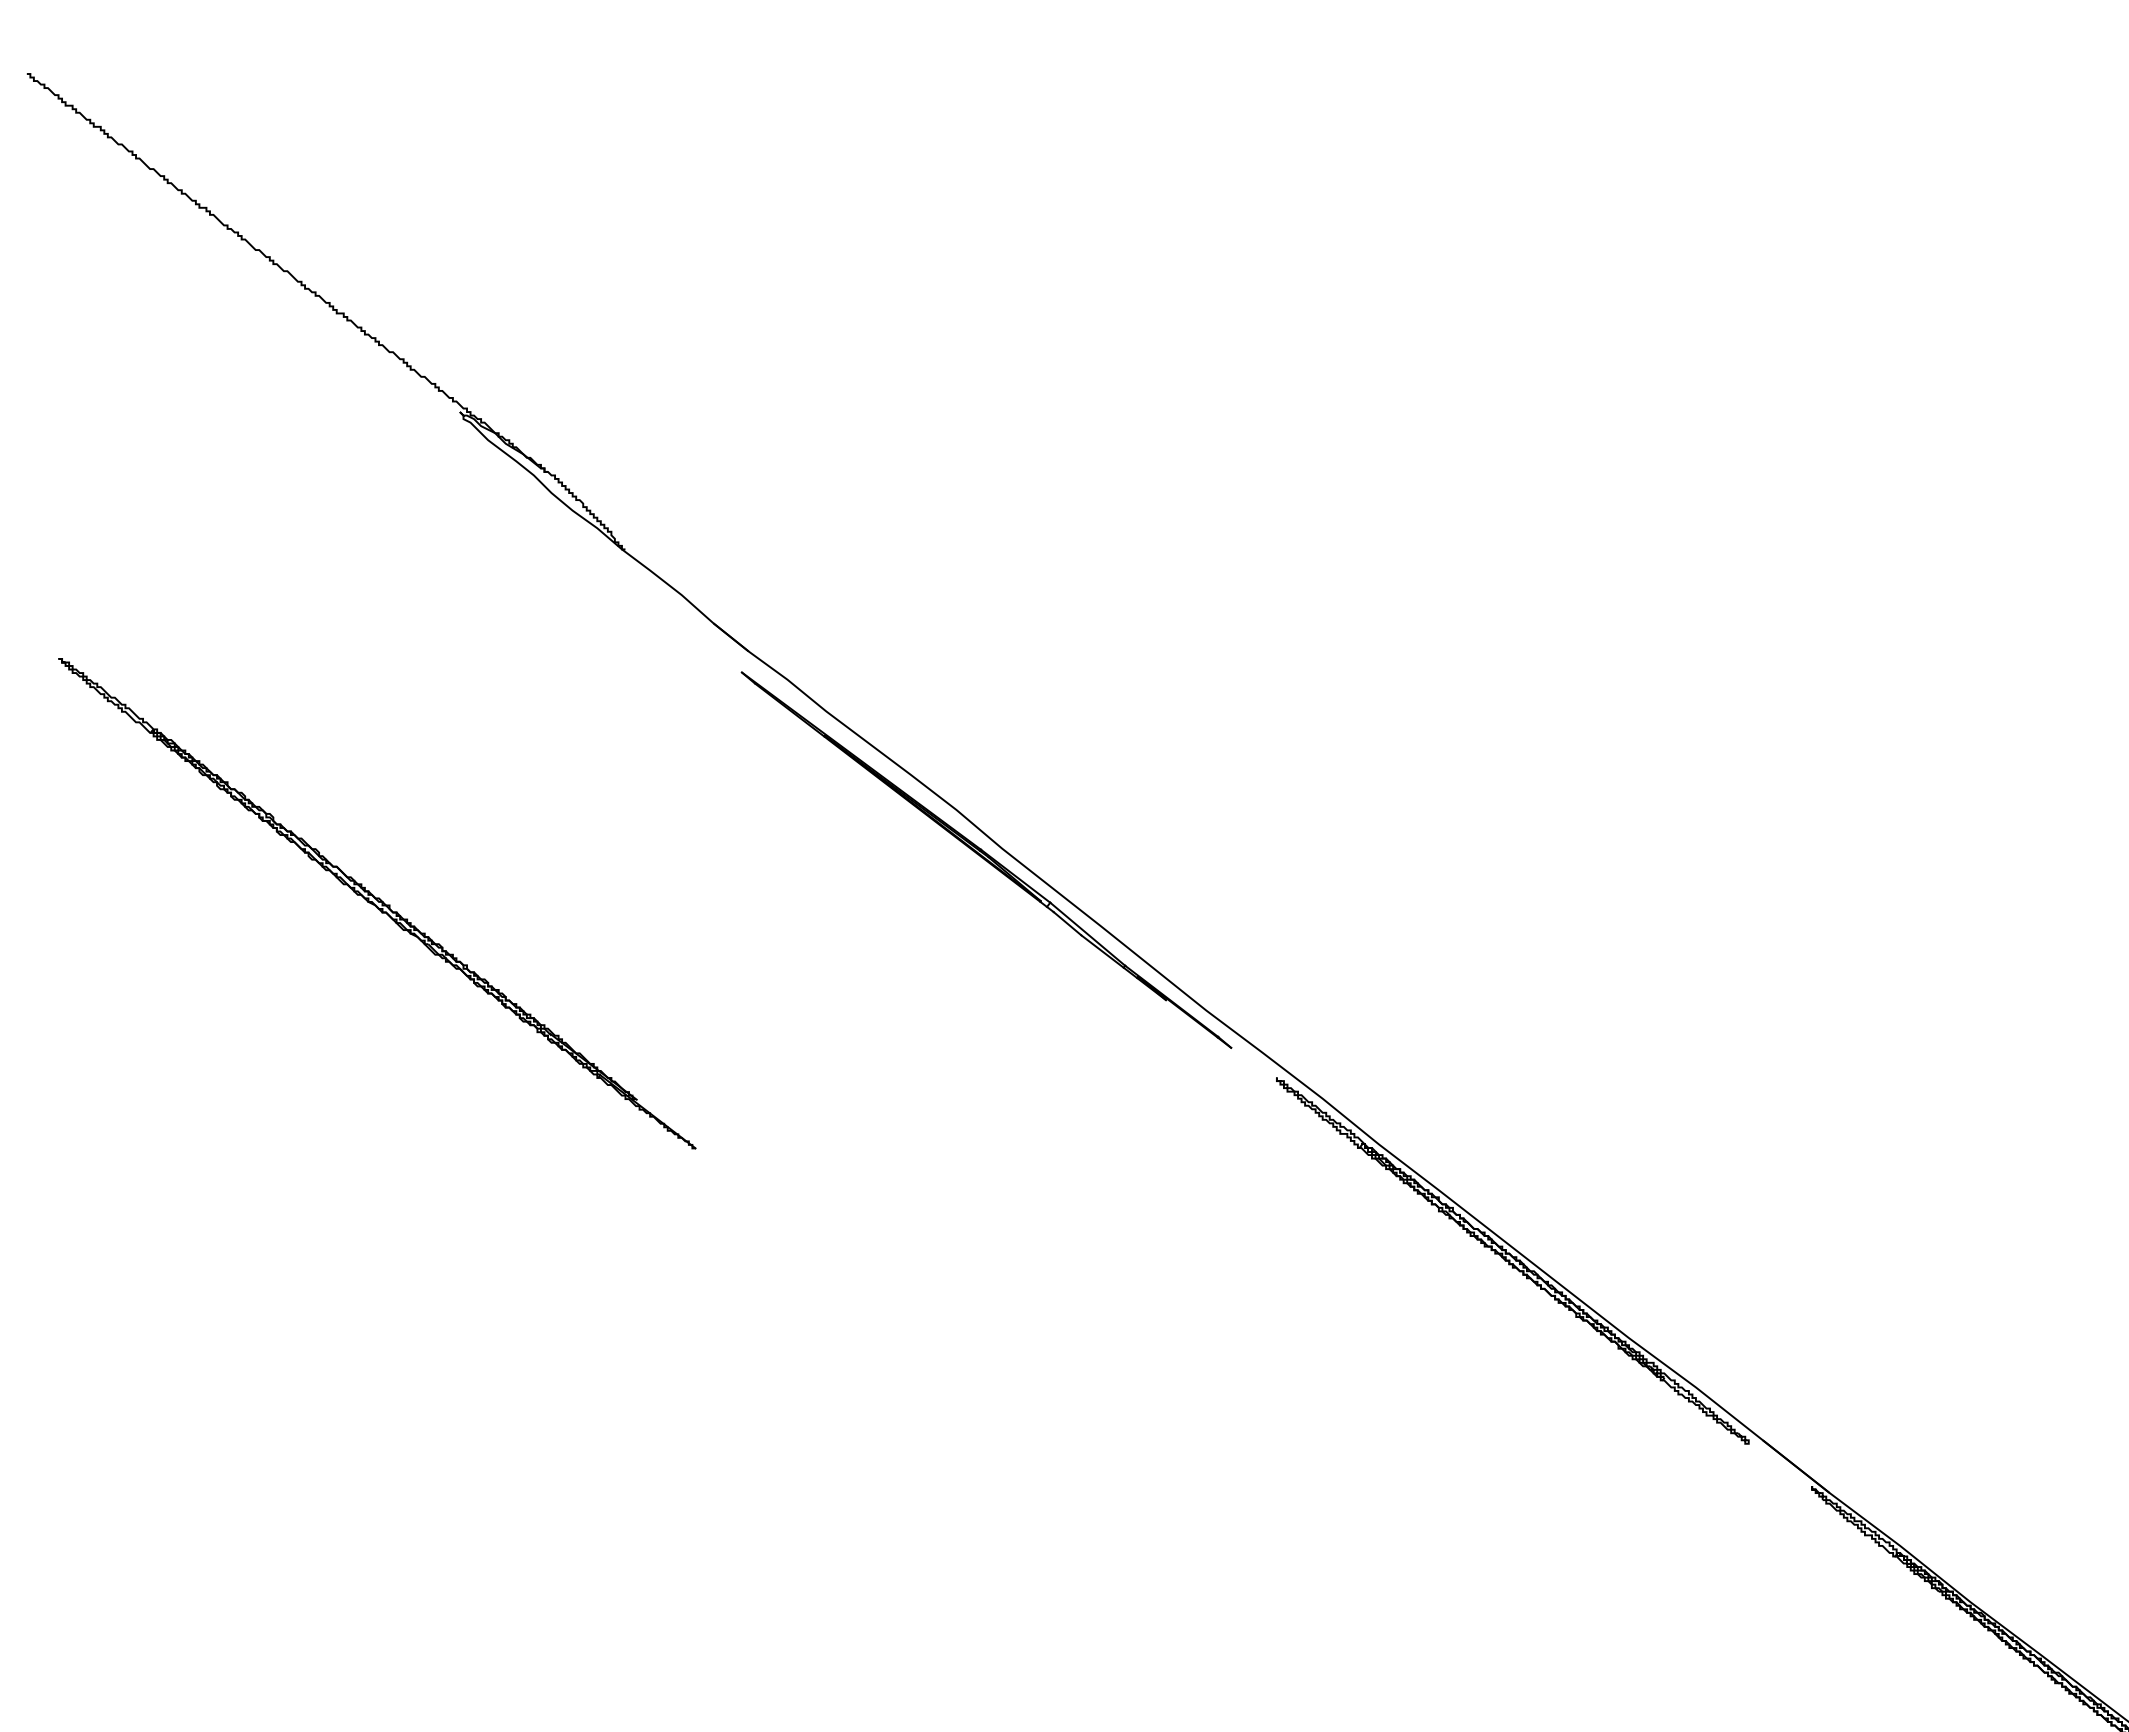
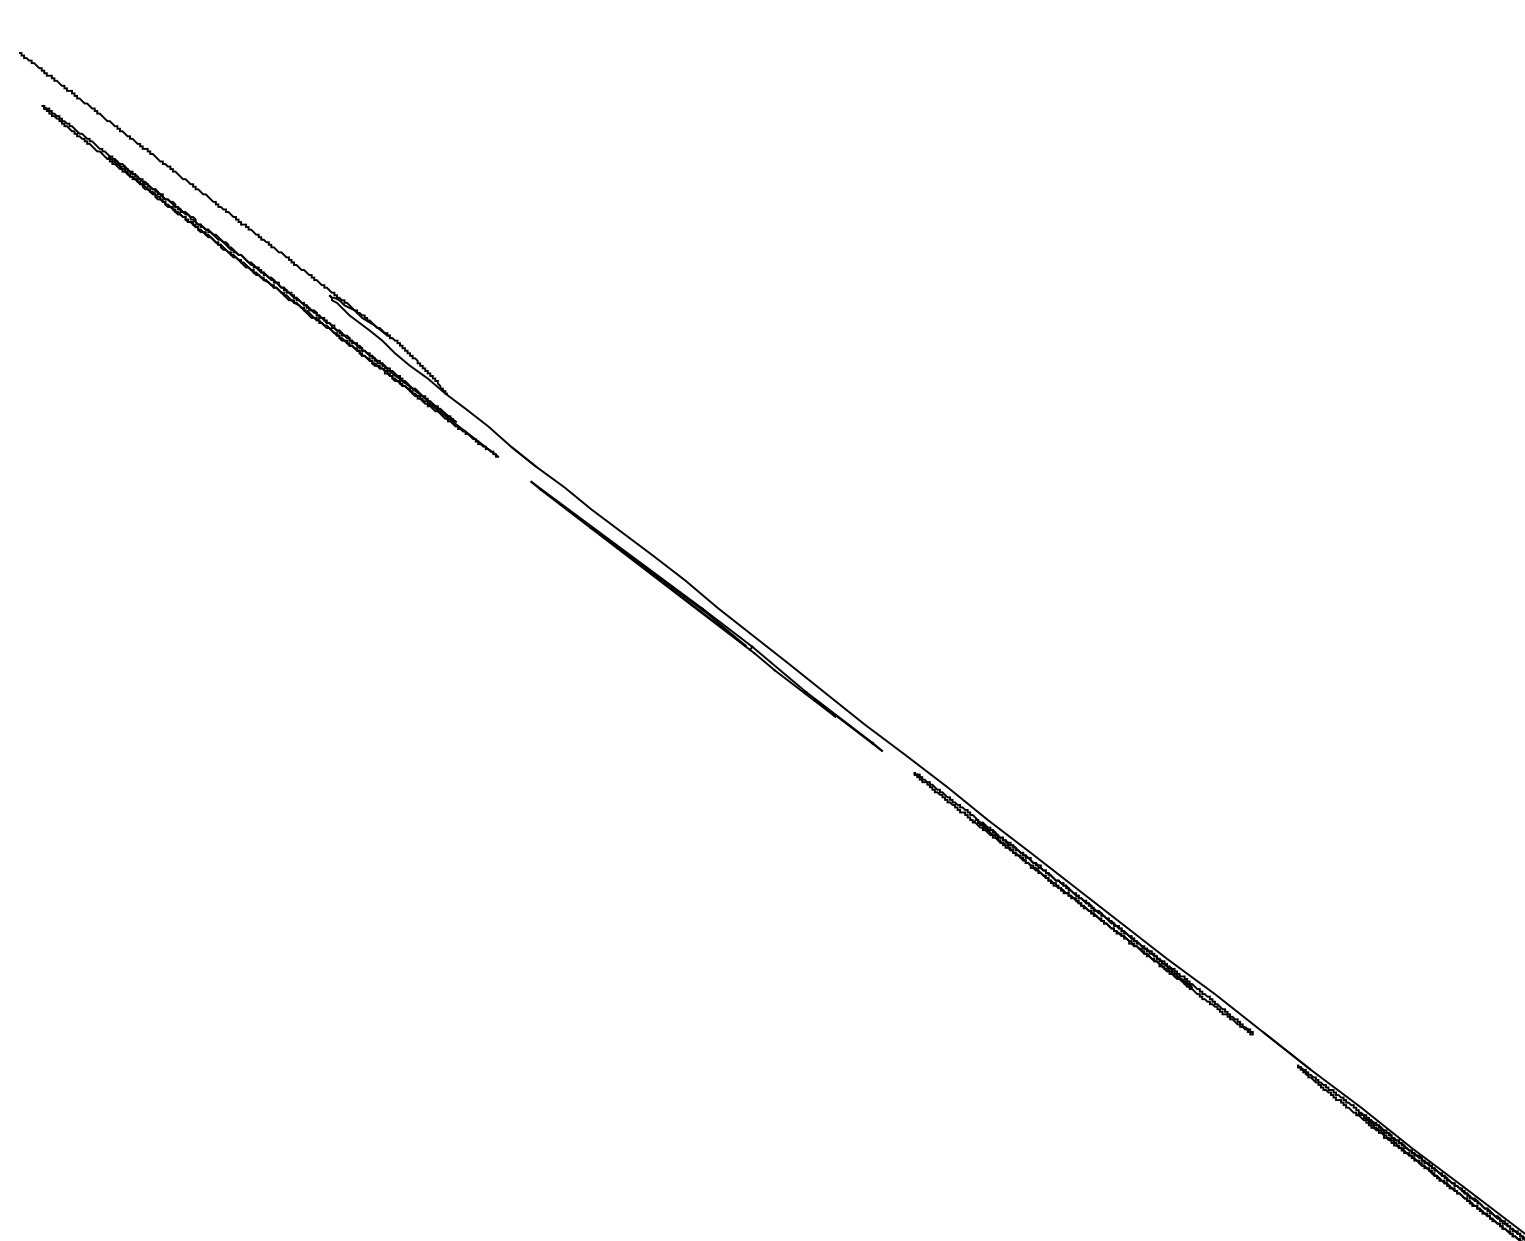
part: (377, 903) -> (270, 281), moved

